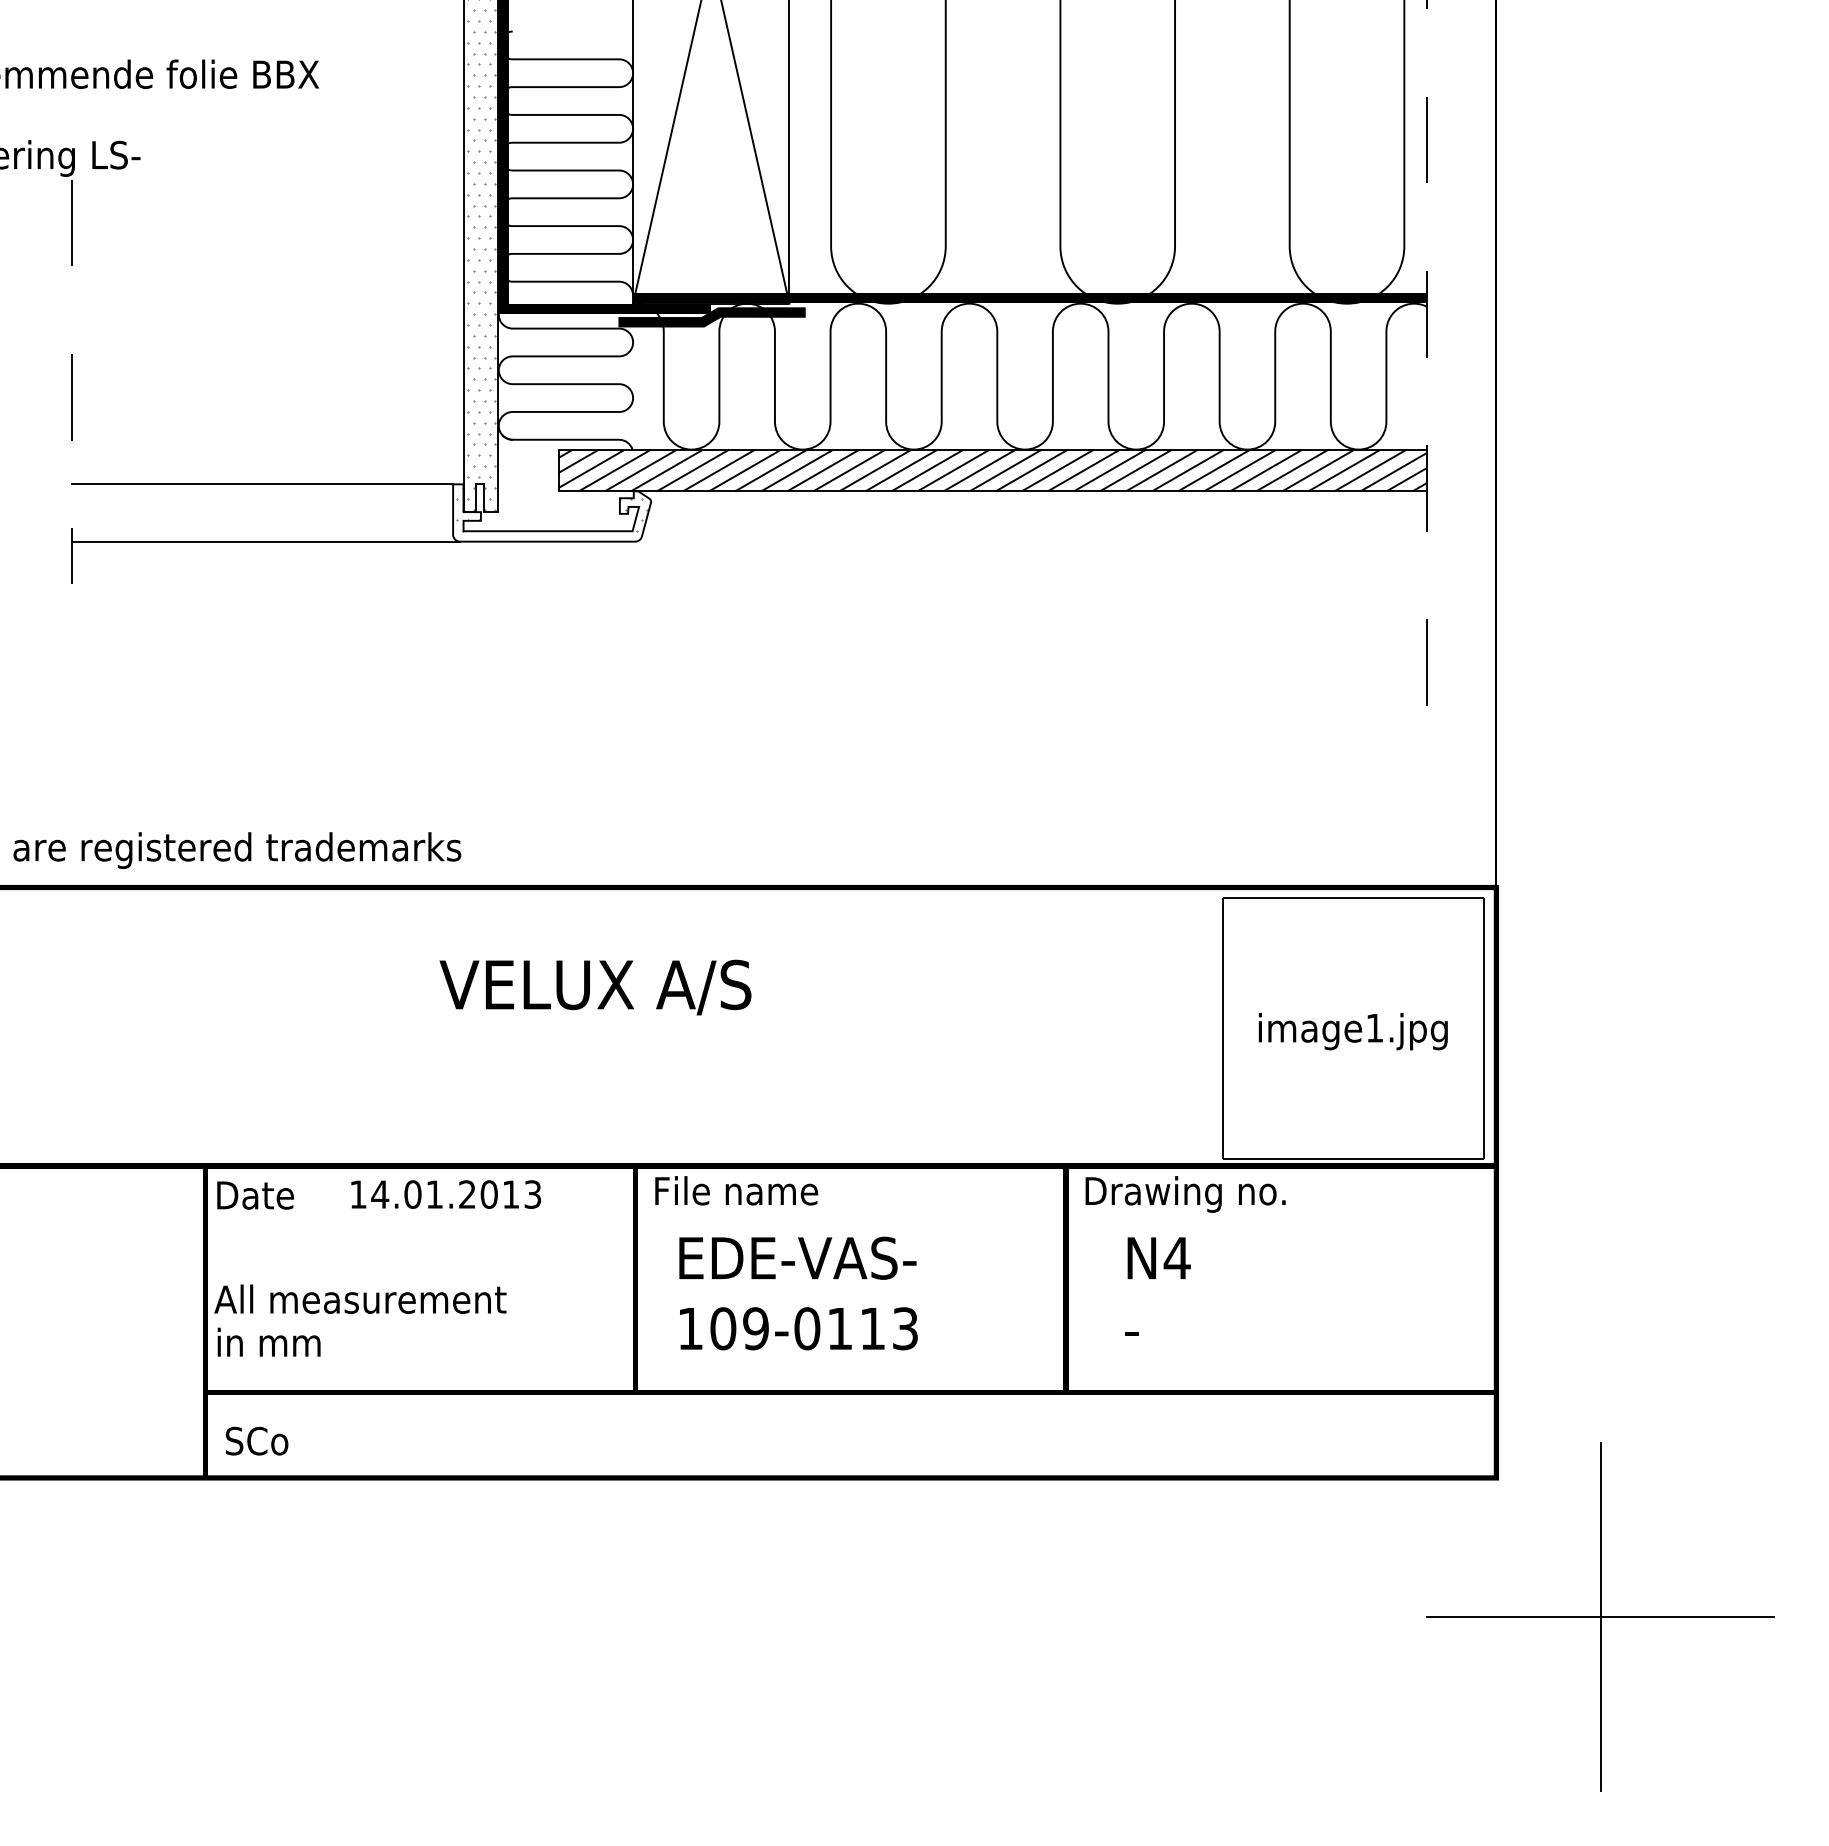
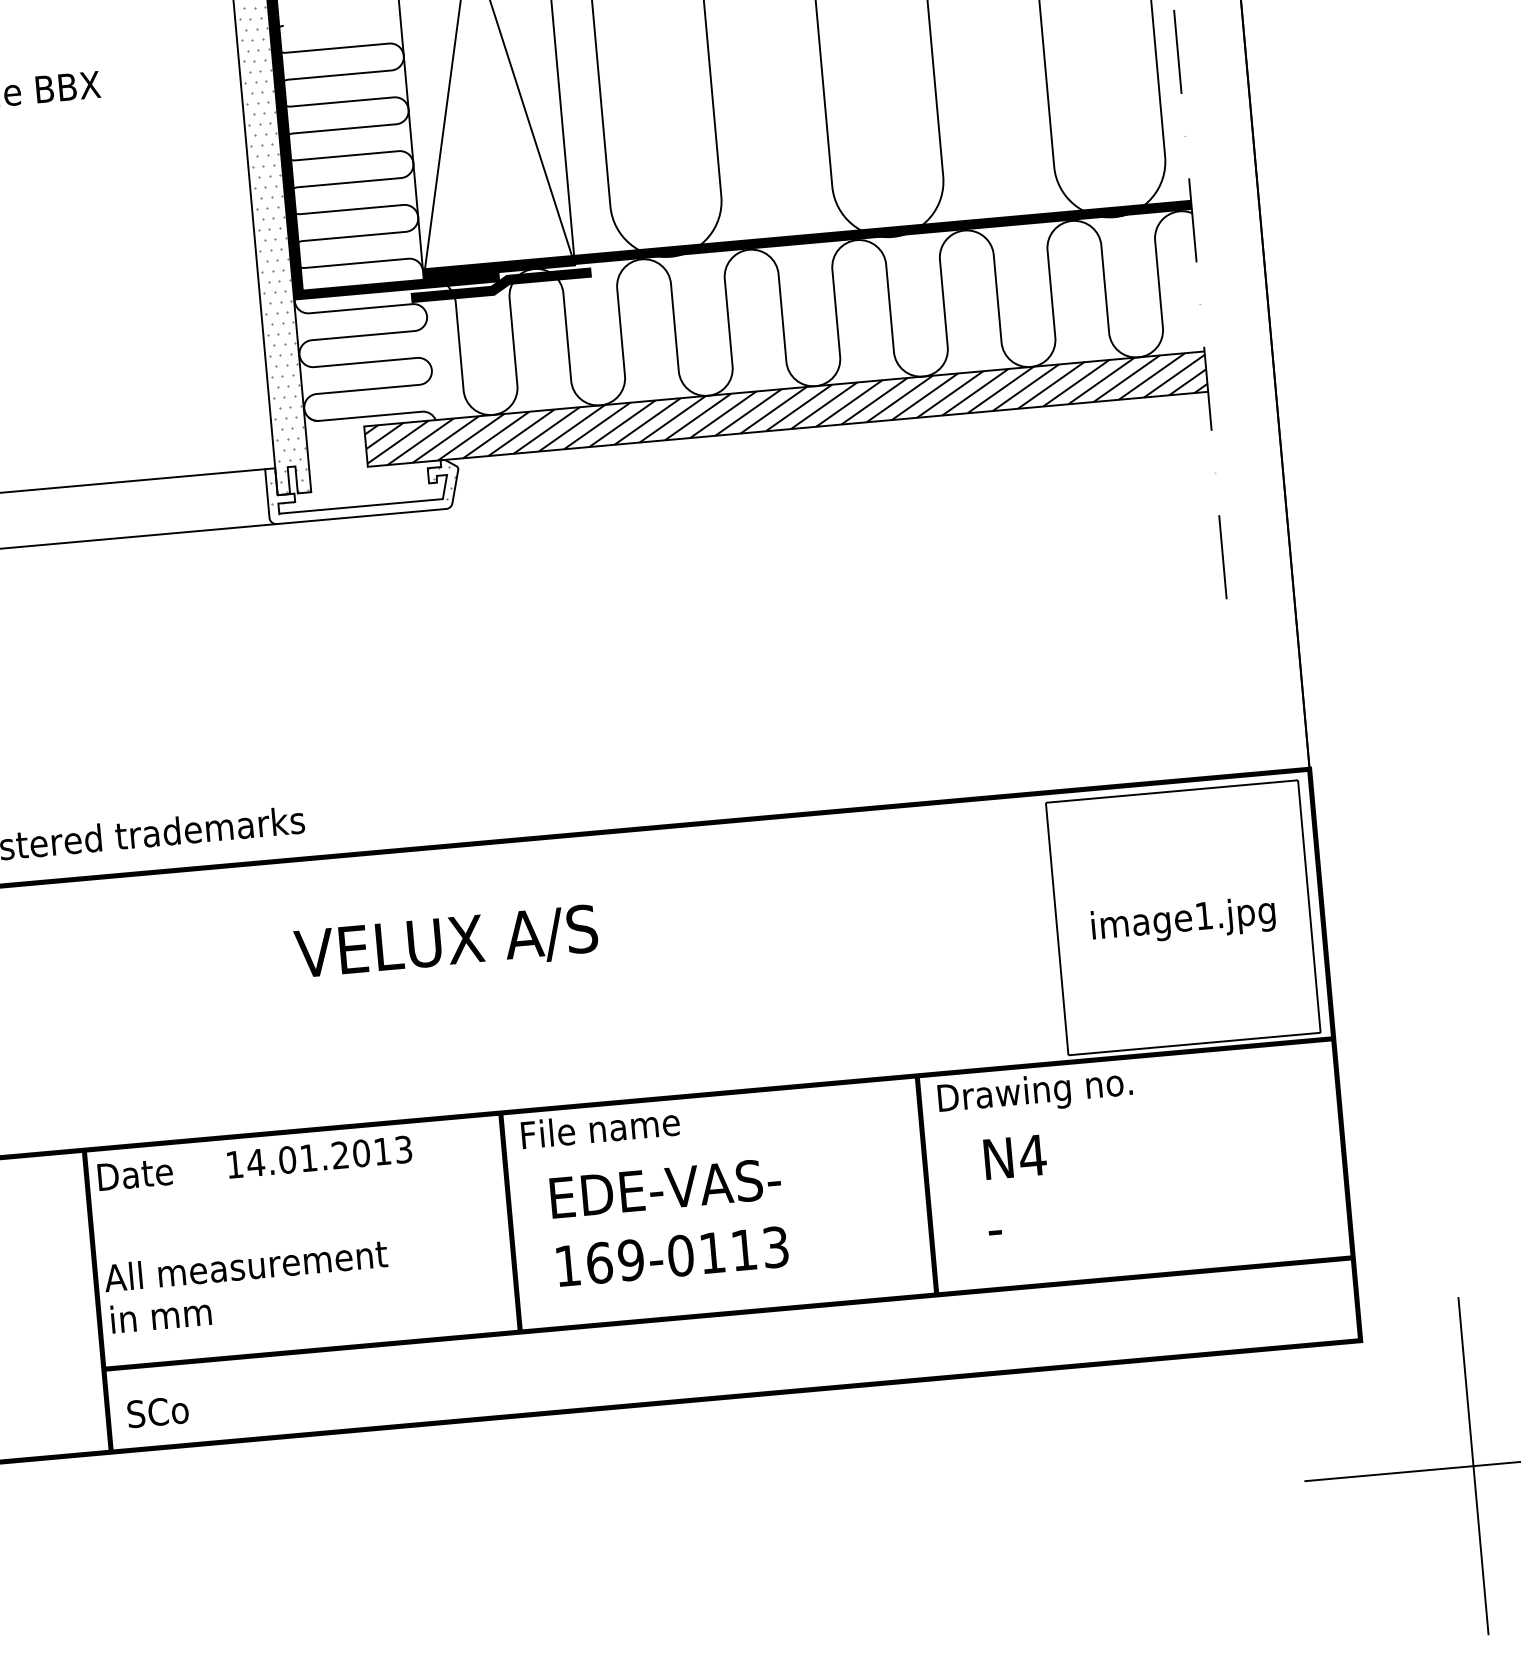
text: (723, 1328) -> (599, 1262), 109-0113 -> 169-0113

